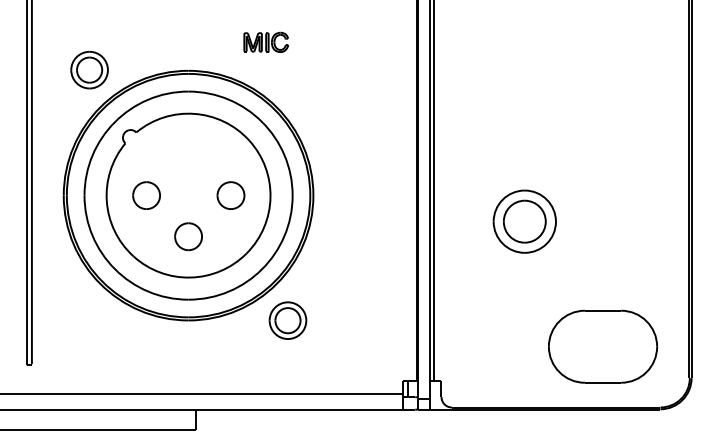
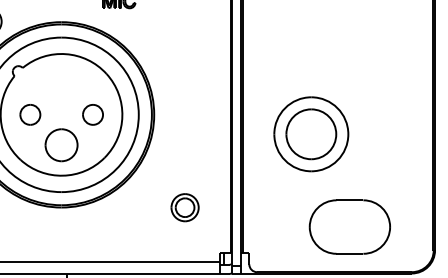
part: (524, 221) -> (310, 134), size x1.6
part: (188, 236) -> (61, 145), size x1.6
part: (287, 320) -> (184, 207), moved
part: (602, 346) -> (349, 226), moved

